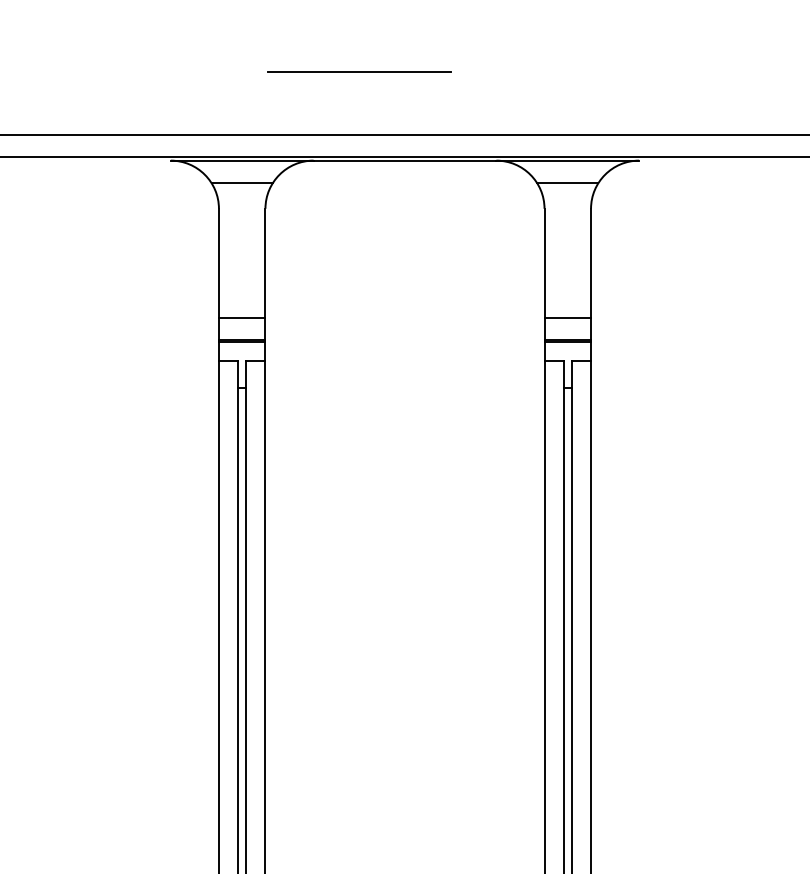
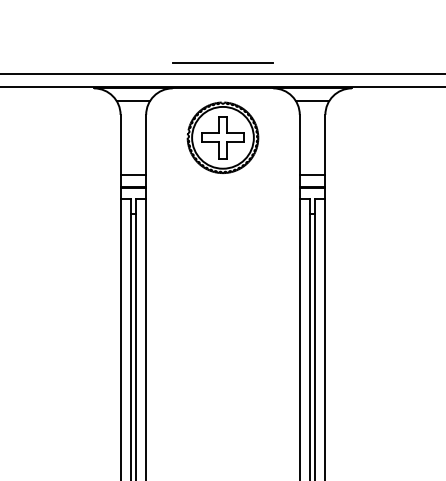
line: (358, 71) -> (222, 62), moved
part: (404, 249) -> (222, 137), added

